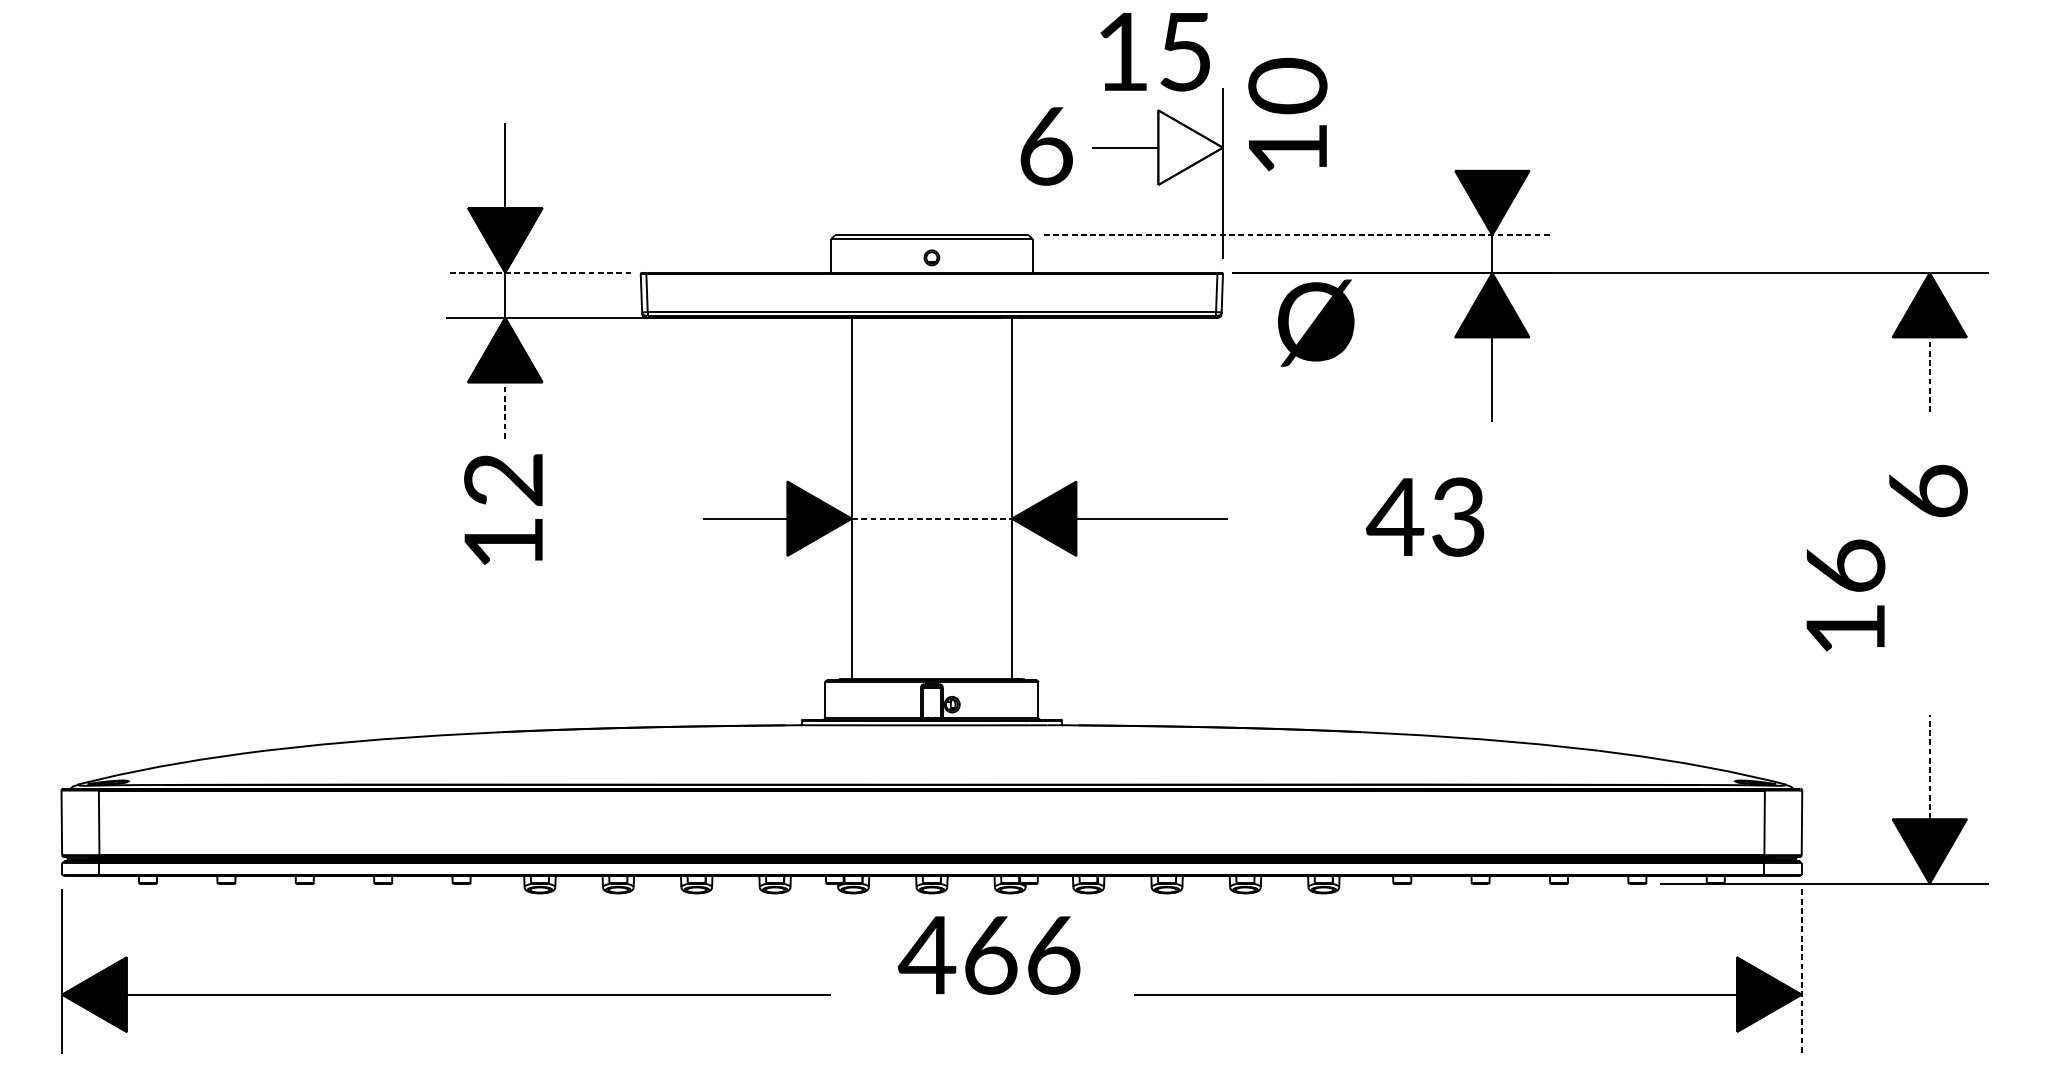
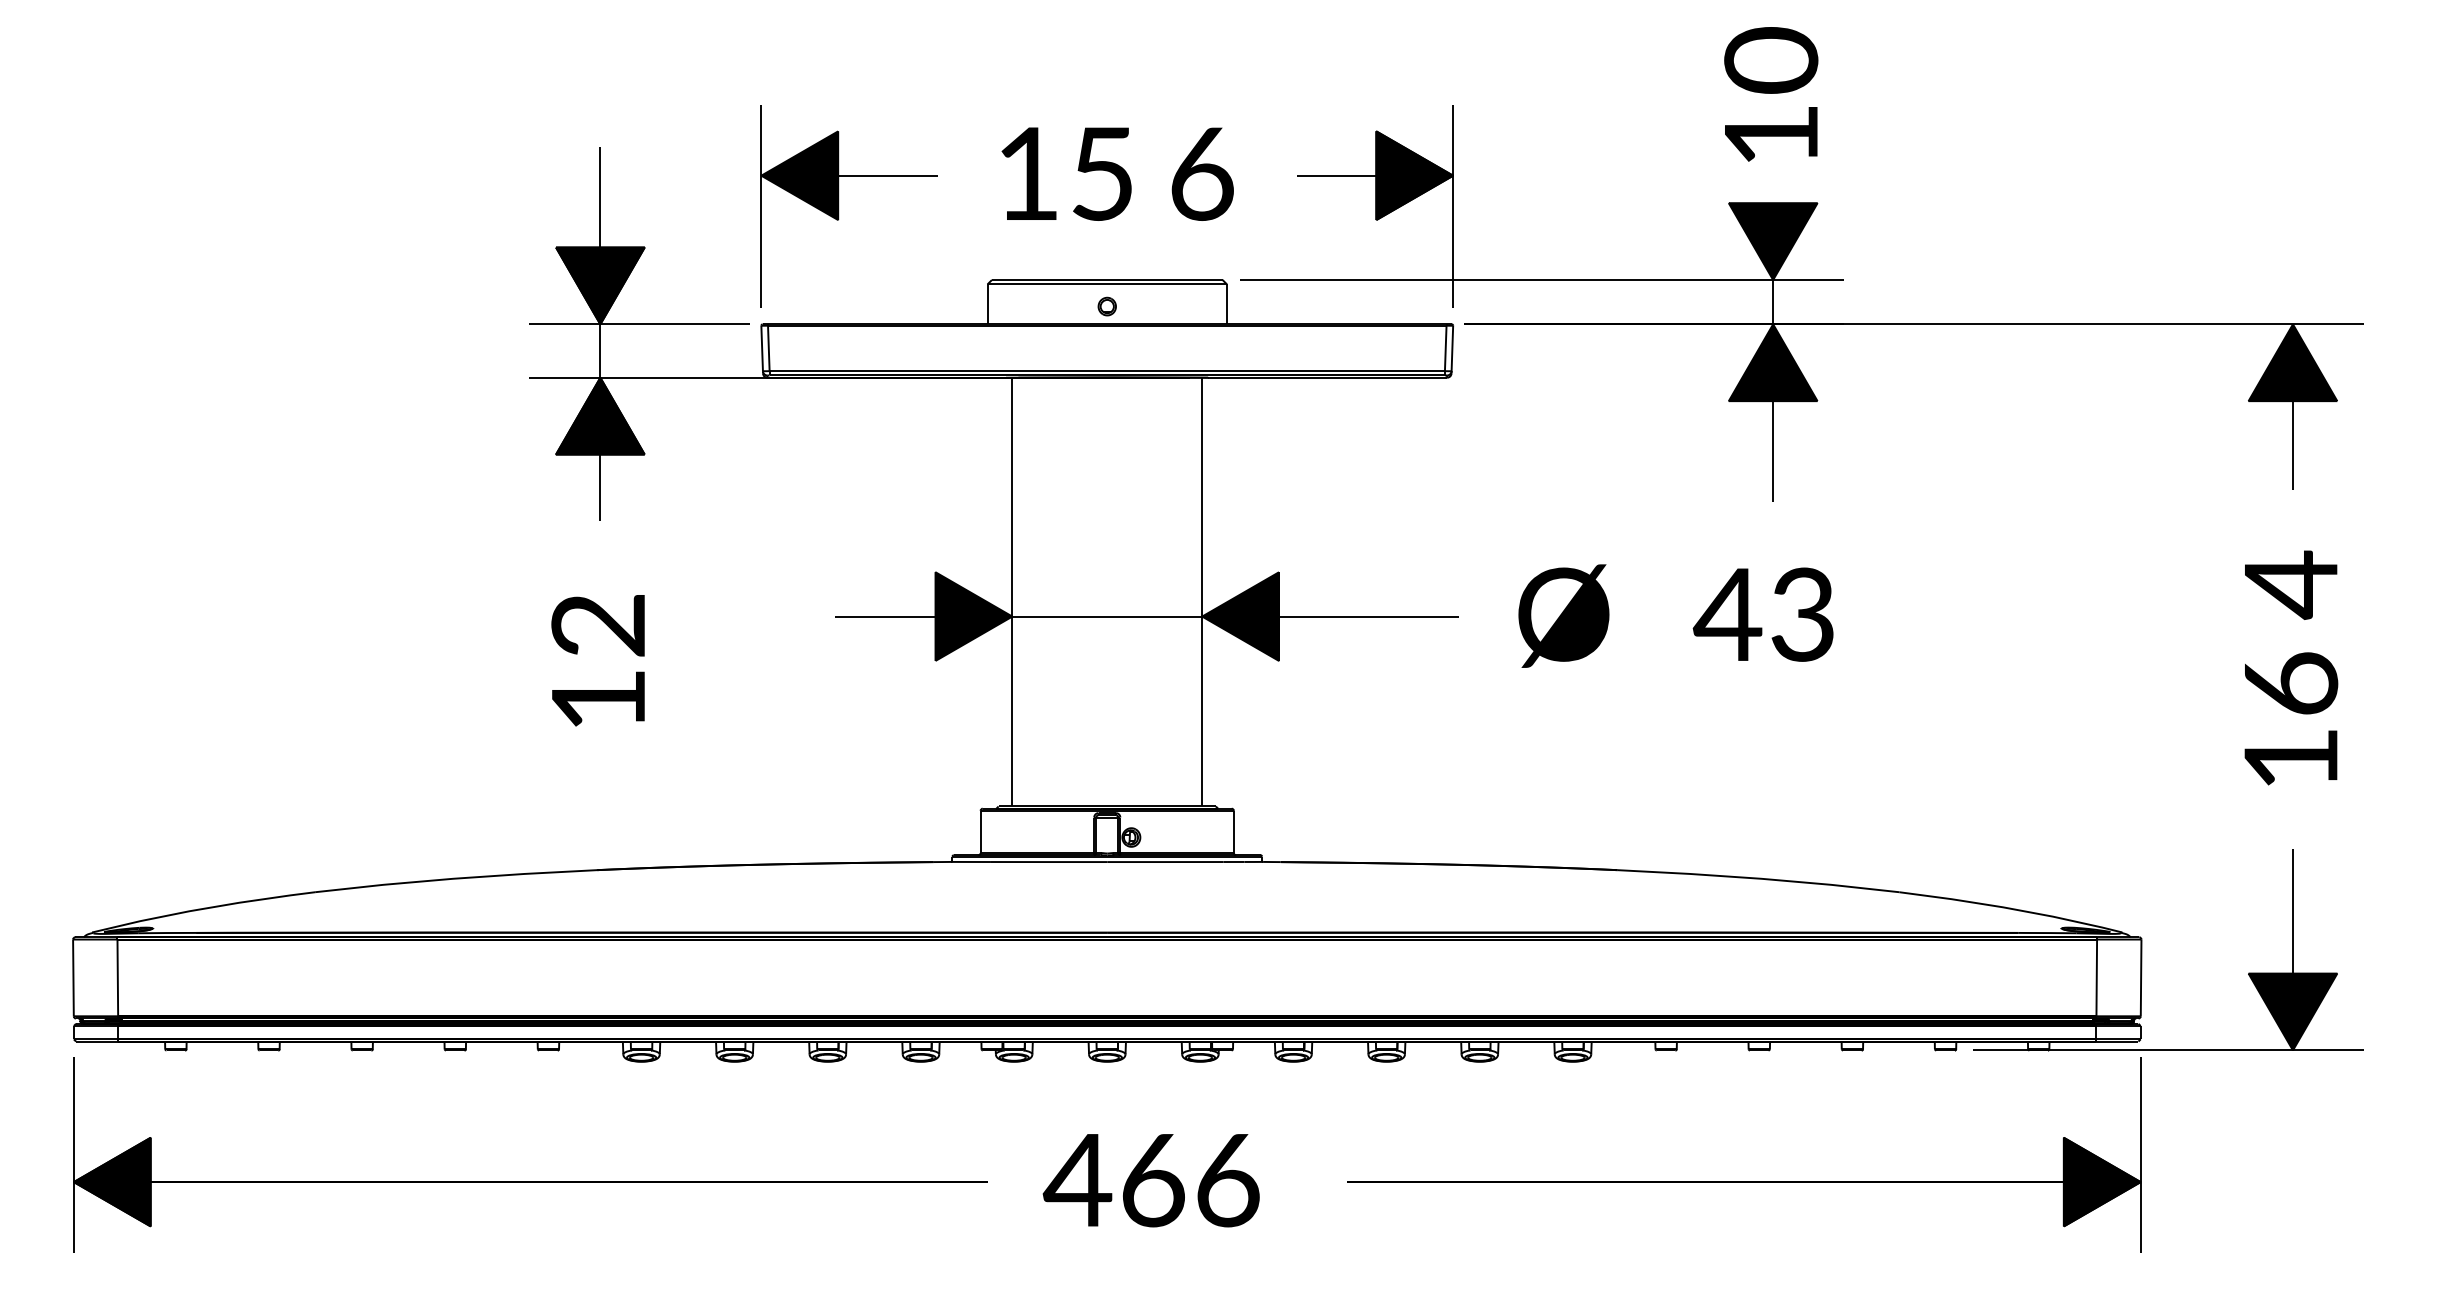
text: (1155, 51) -> (1066, 173), moved
text: (1288, 114) -> (1771, 94), moved
text: (1046, 145) -> (1202, 173), moved
fill: (1190, 147) -> (1414, 175), added
part: (706, 173) -> (839, 206), added
line: (1298, 235) -> (1542, 280), dashed -> solid
line: (538, 272) -> (639, 324), dashed -> solid
text: (1315, 322) -> (1563, 615), moved
line: (1929, 374) -> (2292, 445), dashed -> solid
line: (505, 410) -> (600, 487), dashed -> solid
text: (1928, 491) -> (2291, 584), 6 -> 4
text: (502, 509) -> (597, 660), moved
text: (1424, 516) -> (1762, 614), moved
line: (932, 518) -> (1107, 616), dashed -> solid
text: (1846, 595) -> (2291, 718), moved
line: (1929, 766) -> (2292, 911), dashed -> solid
text: (988, 955) -> (1150, 1180), moved
line: (1801, 972) -> (2140, 1155), dashed -> solid

